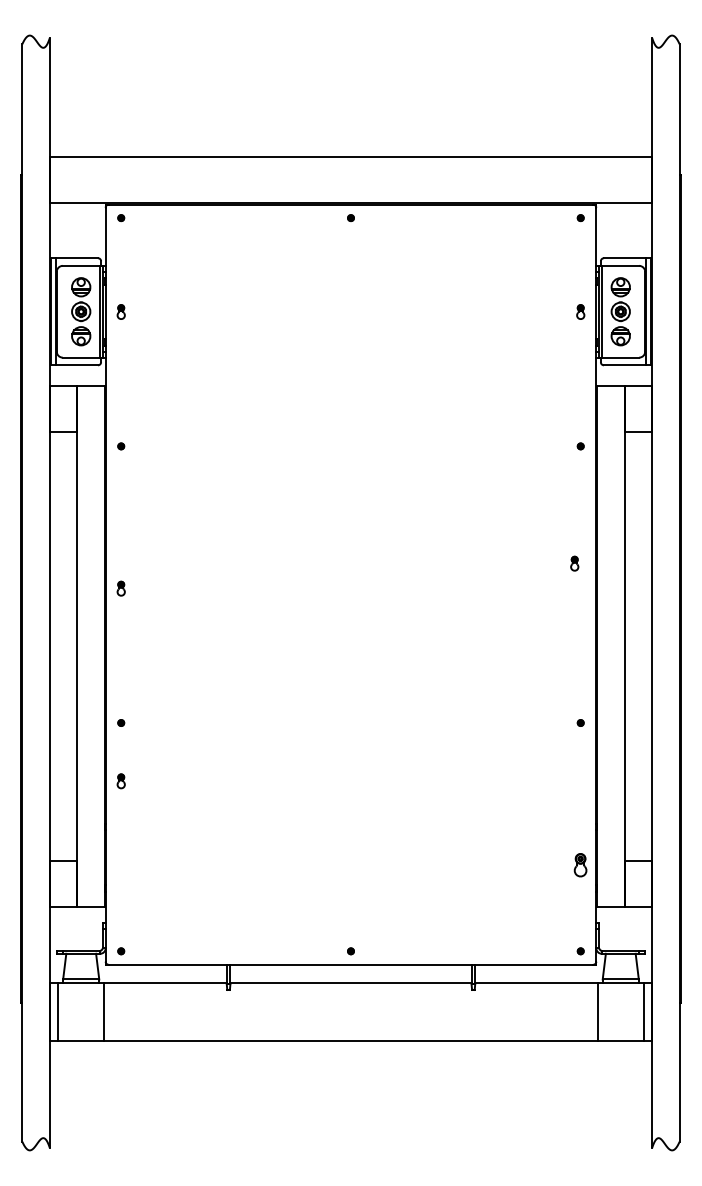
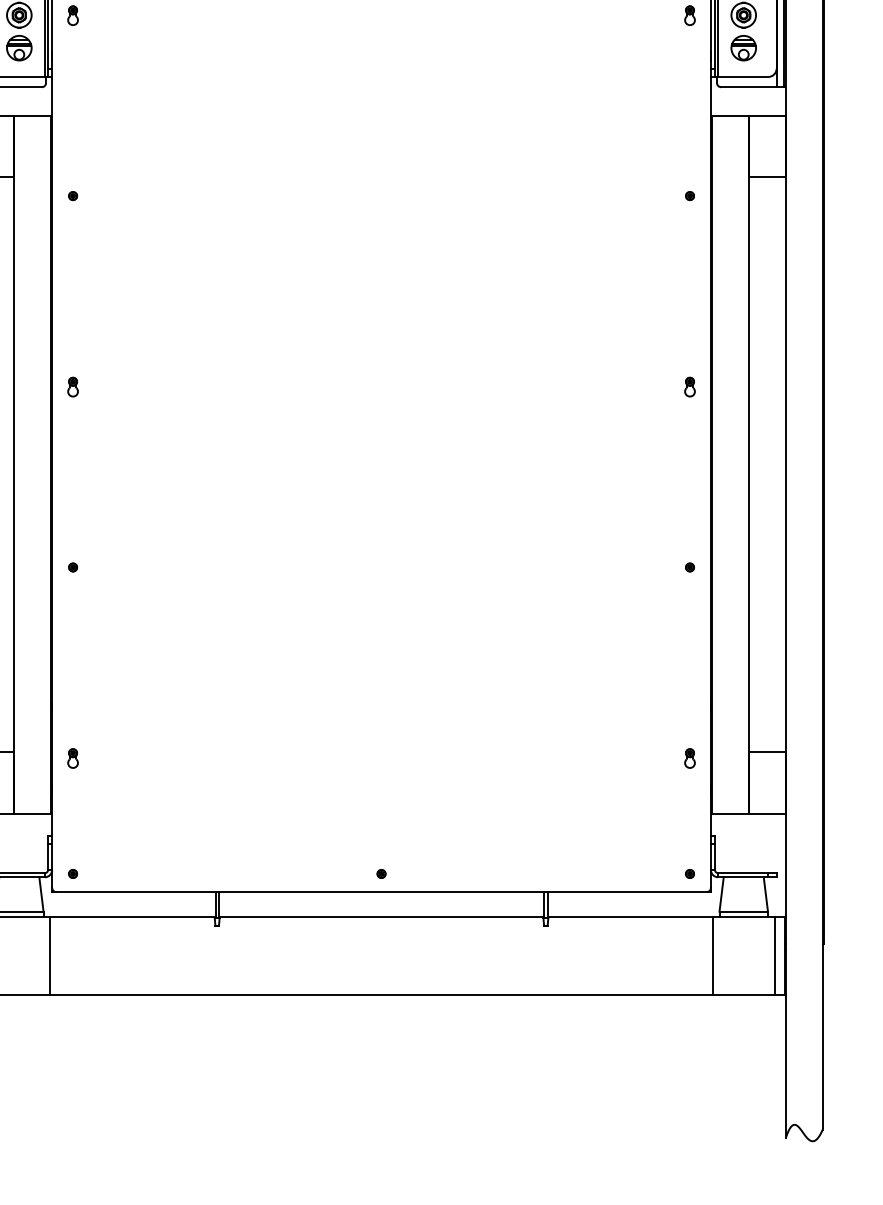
part: (574, 563) -> (689, 386), moved
part: (120, 781) -> (72, 758), moved
part: (580, 865) -> (689, 758), size x0.62

